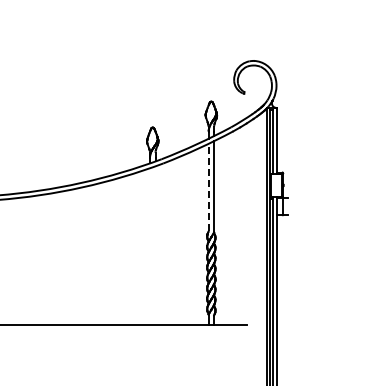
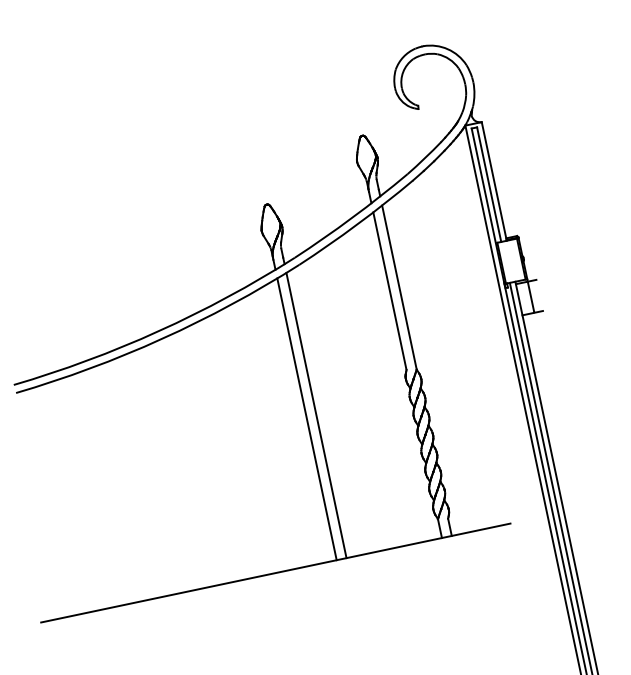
line: (208, 187) -> (389, 290), dashed -> solid
line: (155, 245) -> (316, 415), added
line: (150, 246) -> (307, 418), added

